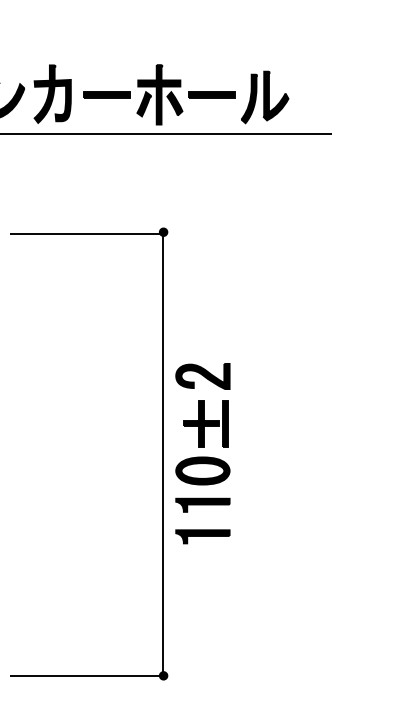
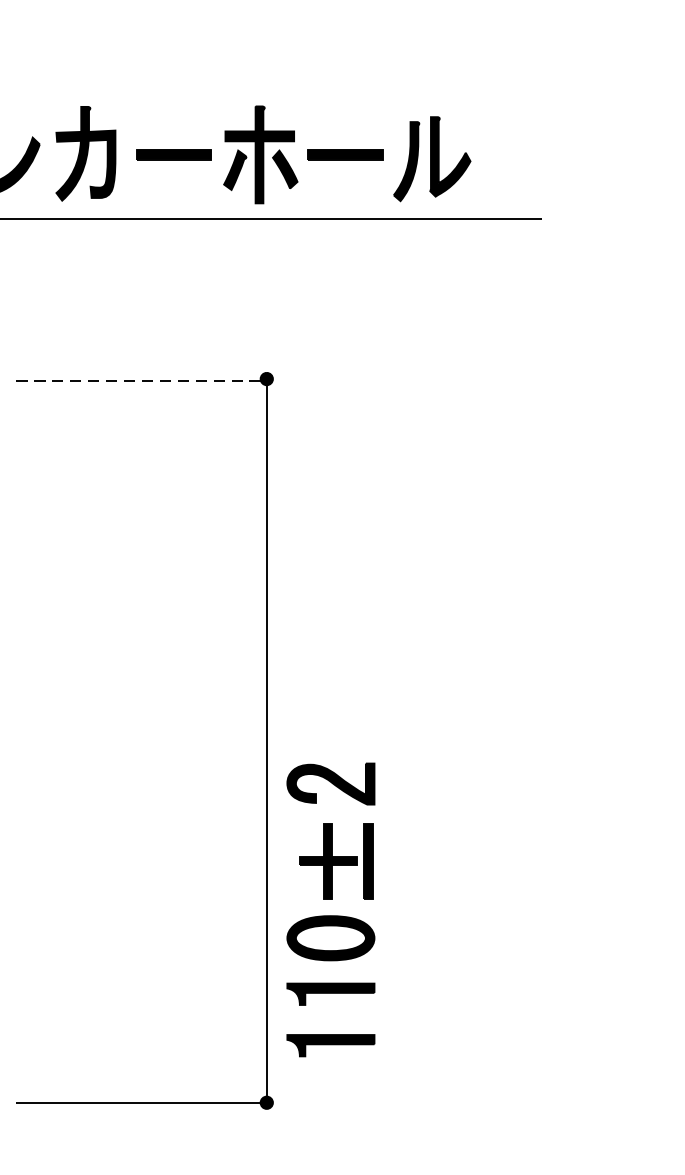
line: (86, 233) -> (141, 381), solid -> dashed
part: (202, 453) -> (330, 909), moved

